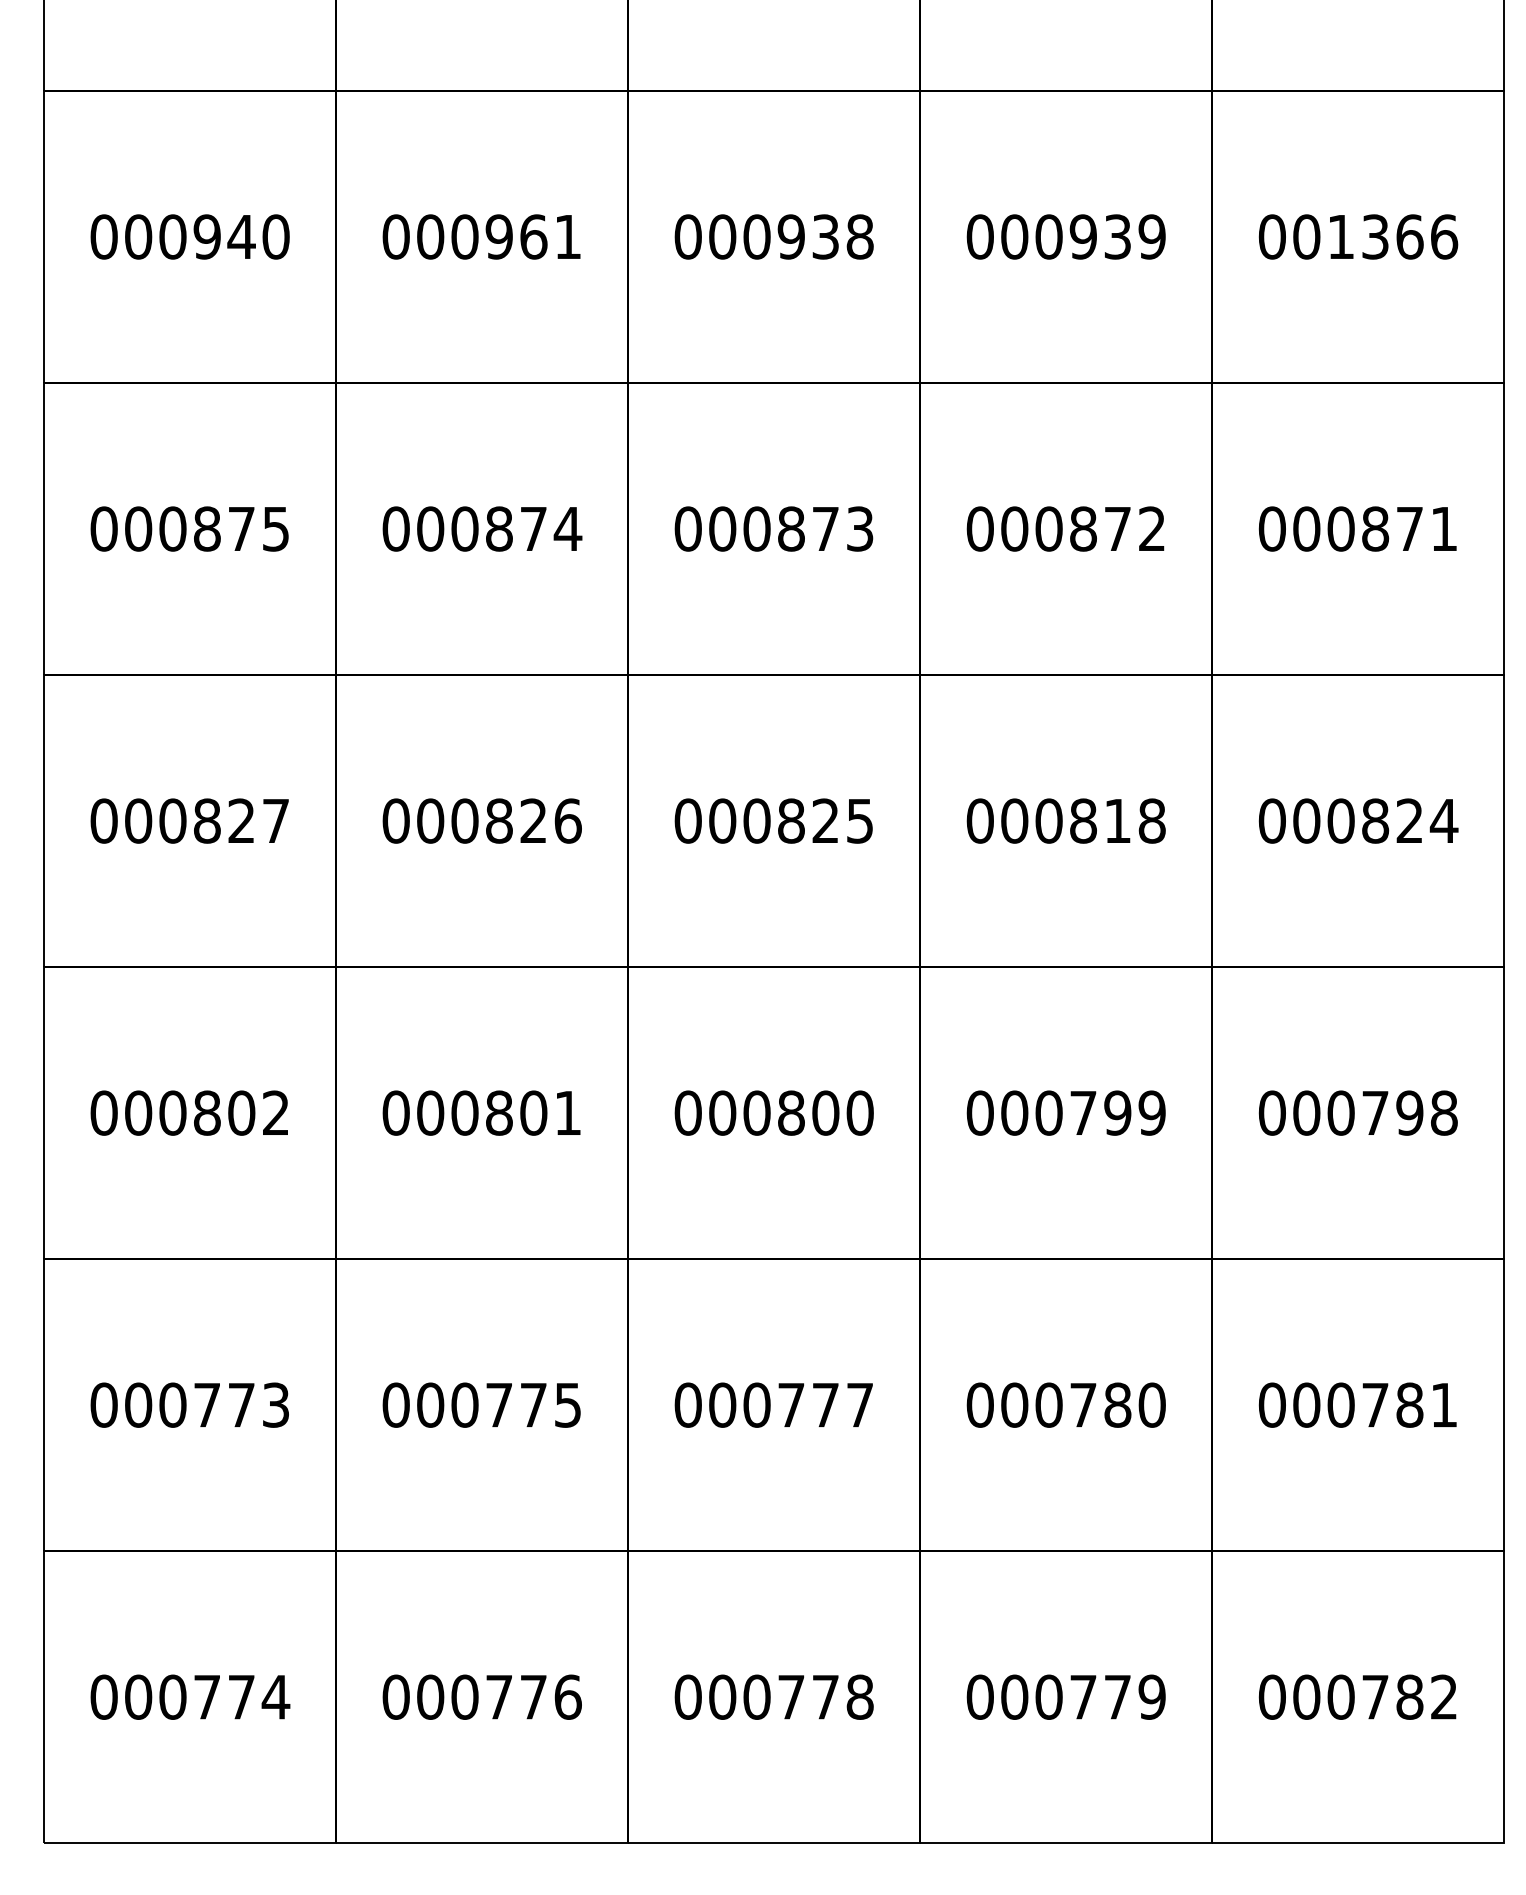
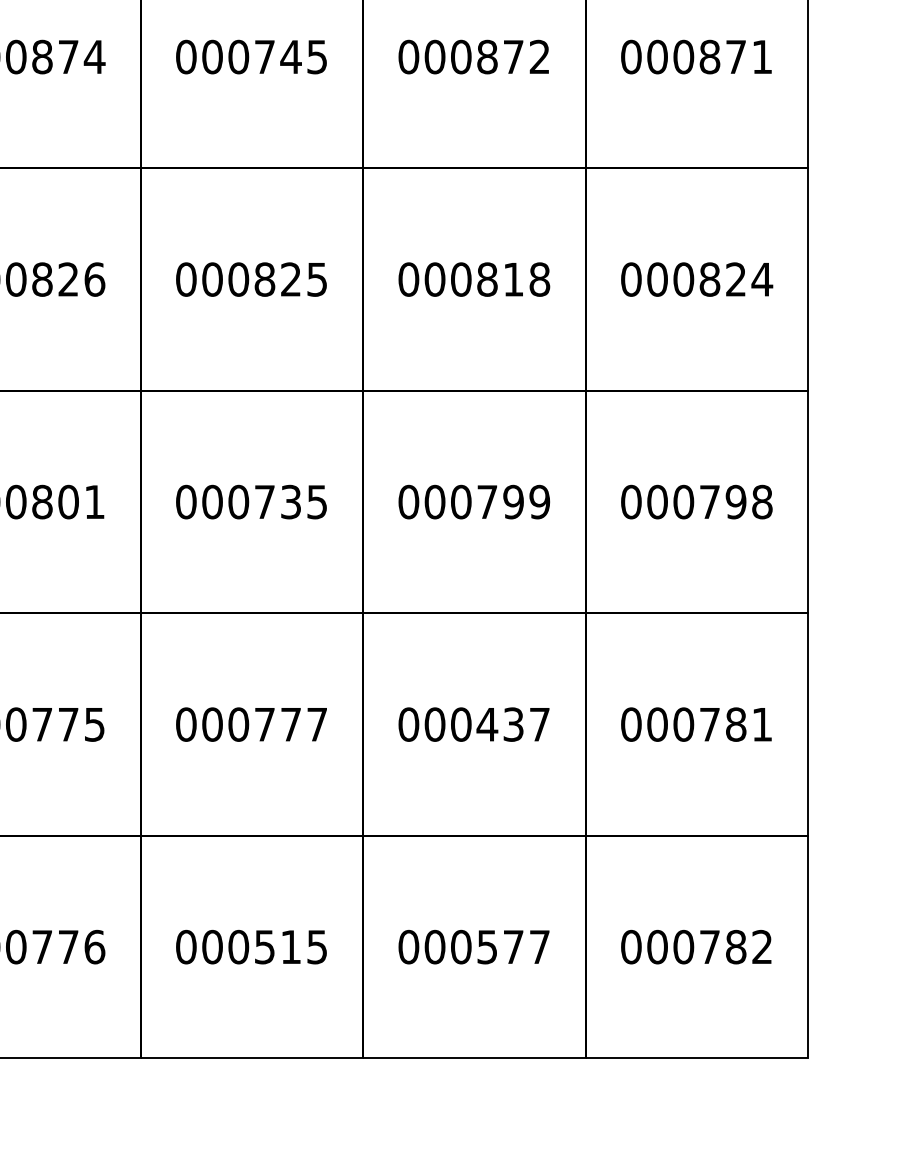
text: (825, 528) -> (290, 56), 000873 -> 000745
text: (825, 1112) -> (290, 501), 000800 -> 000735
text: (1117, 1404) -> (513, 724), 000780 -> 000437
text: (825, 1696) -> (290, 946), 000778 -> 000515
text: (1117, 1696) -> (513, 946), 000779 -> 000577

